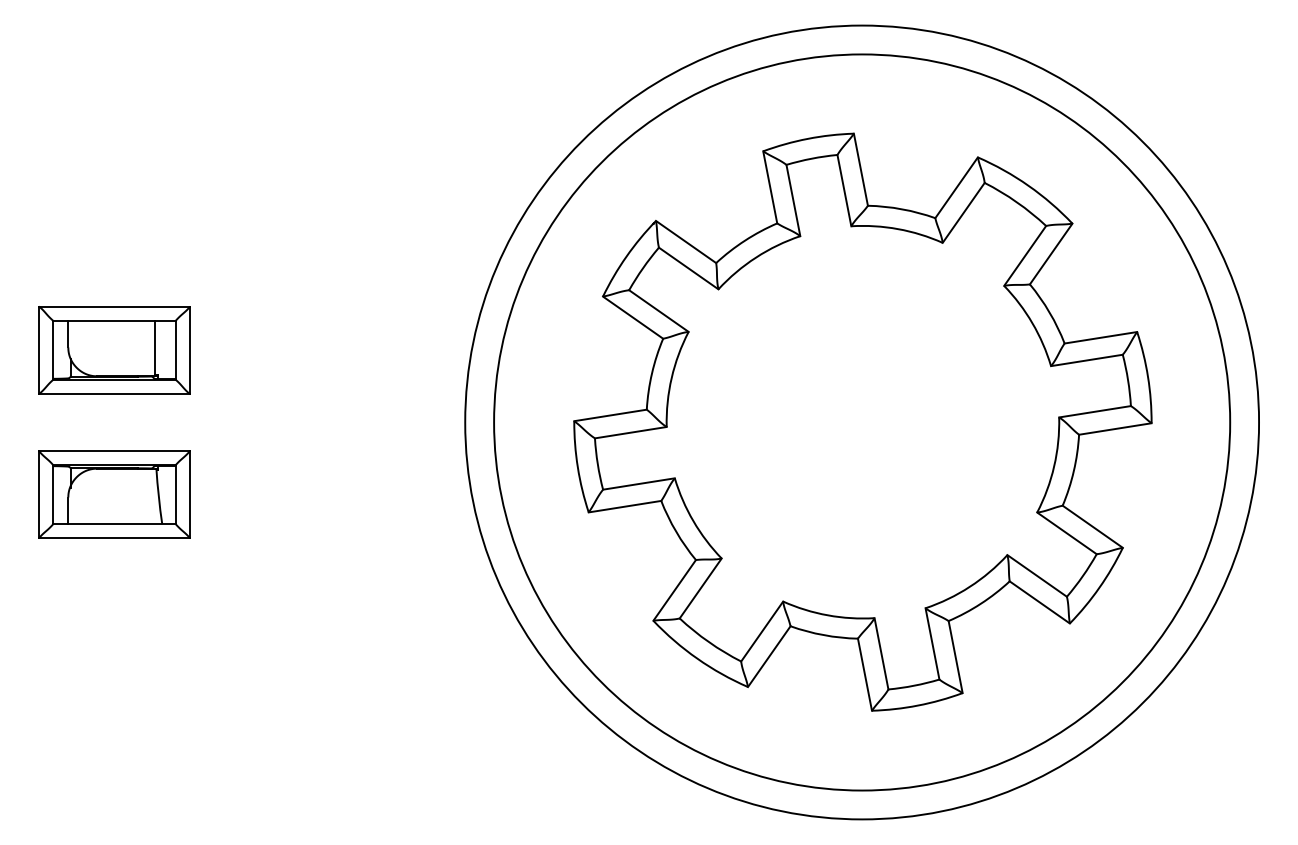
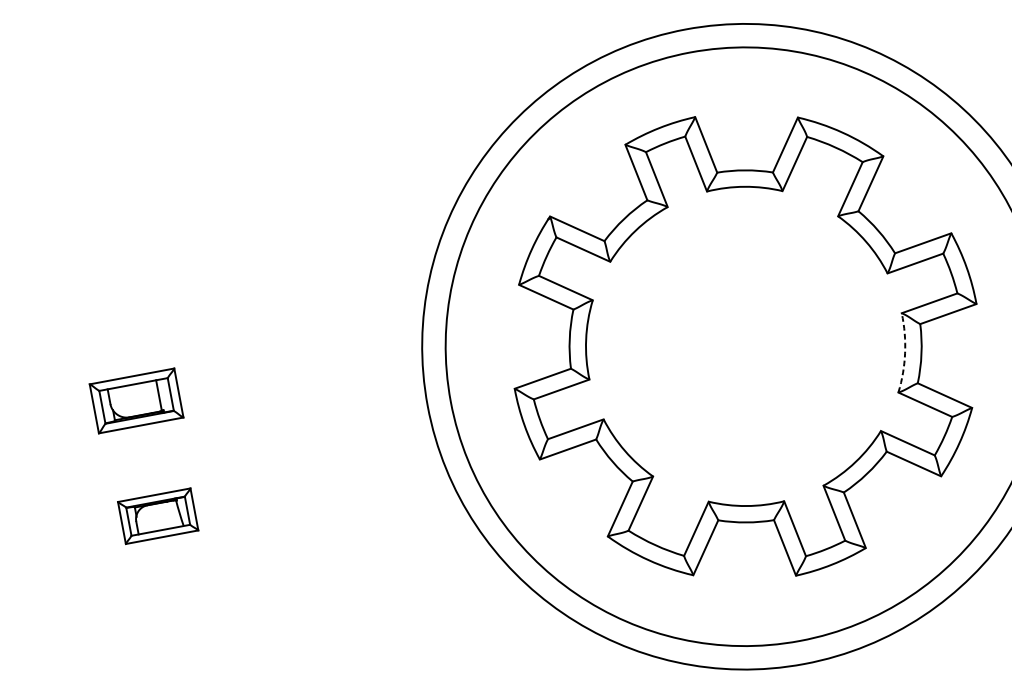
part: (114, 350) -> (136, 401), size x0.7
arc: (1054, 466) -> (905, 353), solid -> dashed
part: (114, 494) -> (158, 516), size x0.6

